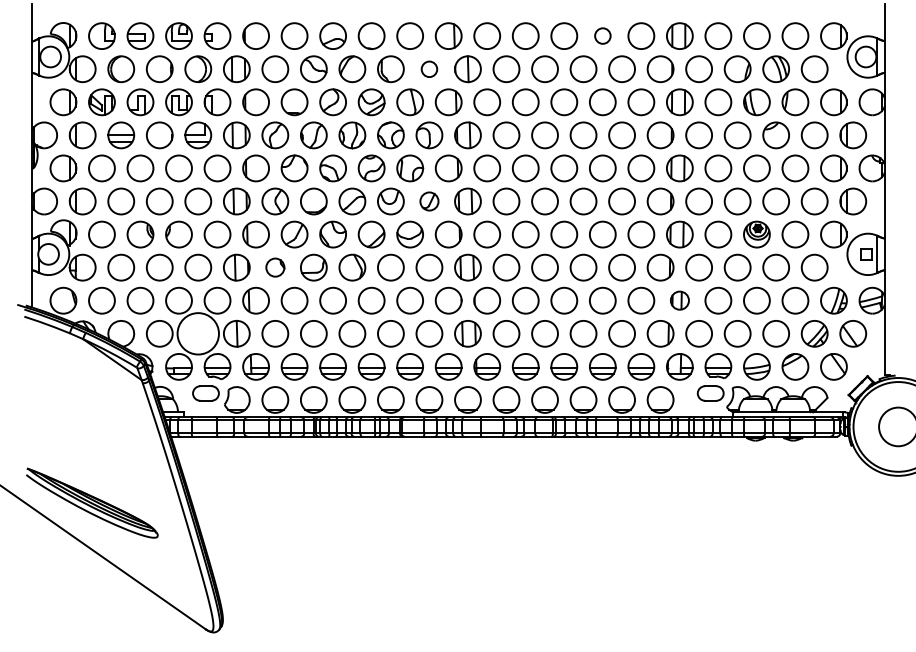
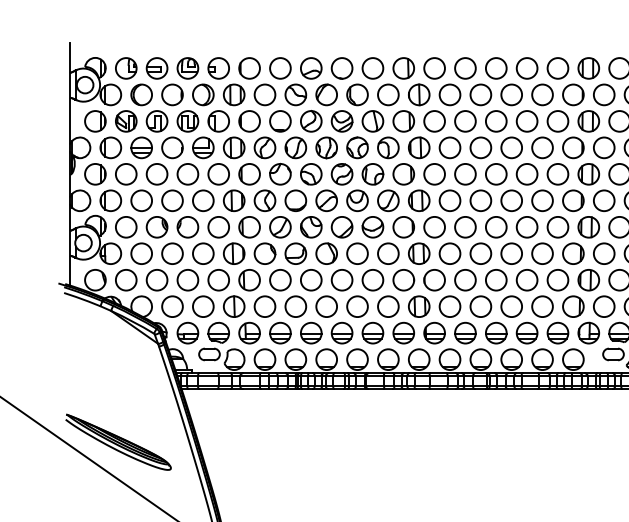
circle: (602, 35) -> (526, 67), size x1.67
circle: (429, 69) -> (388, 95), size x1.67
part: (429, 201) -> (388, 200), size x1.43
part: (275, 267) -> (265, 253), size x1.43
part: (679, 300) -> (588, 280), size x1.43
circle: (198, 333) -> (203, 306), size x0.62

